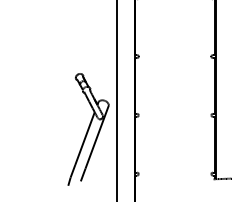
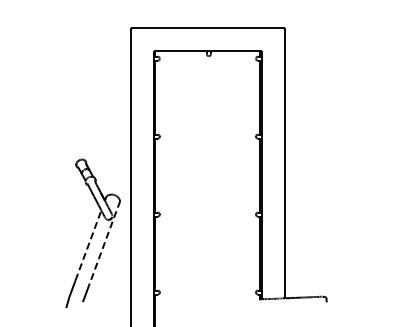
line: (85, 137) -> (88, 244), solid -> dashed
line: (97, 137) -> (104, 243), solid -> dashed

